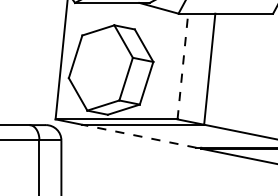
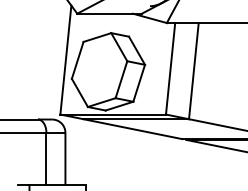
line: (182, 66) -> (170, 68), dashed -> solid
line: (138, 136) -> (132, 129), dashed -> solid

